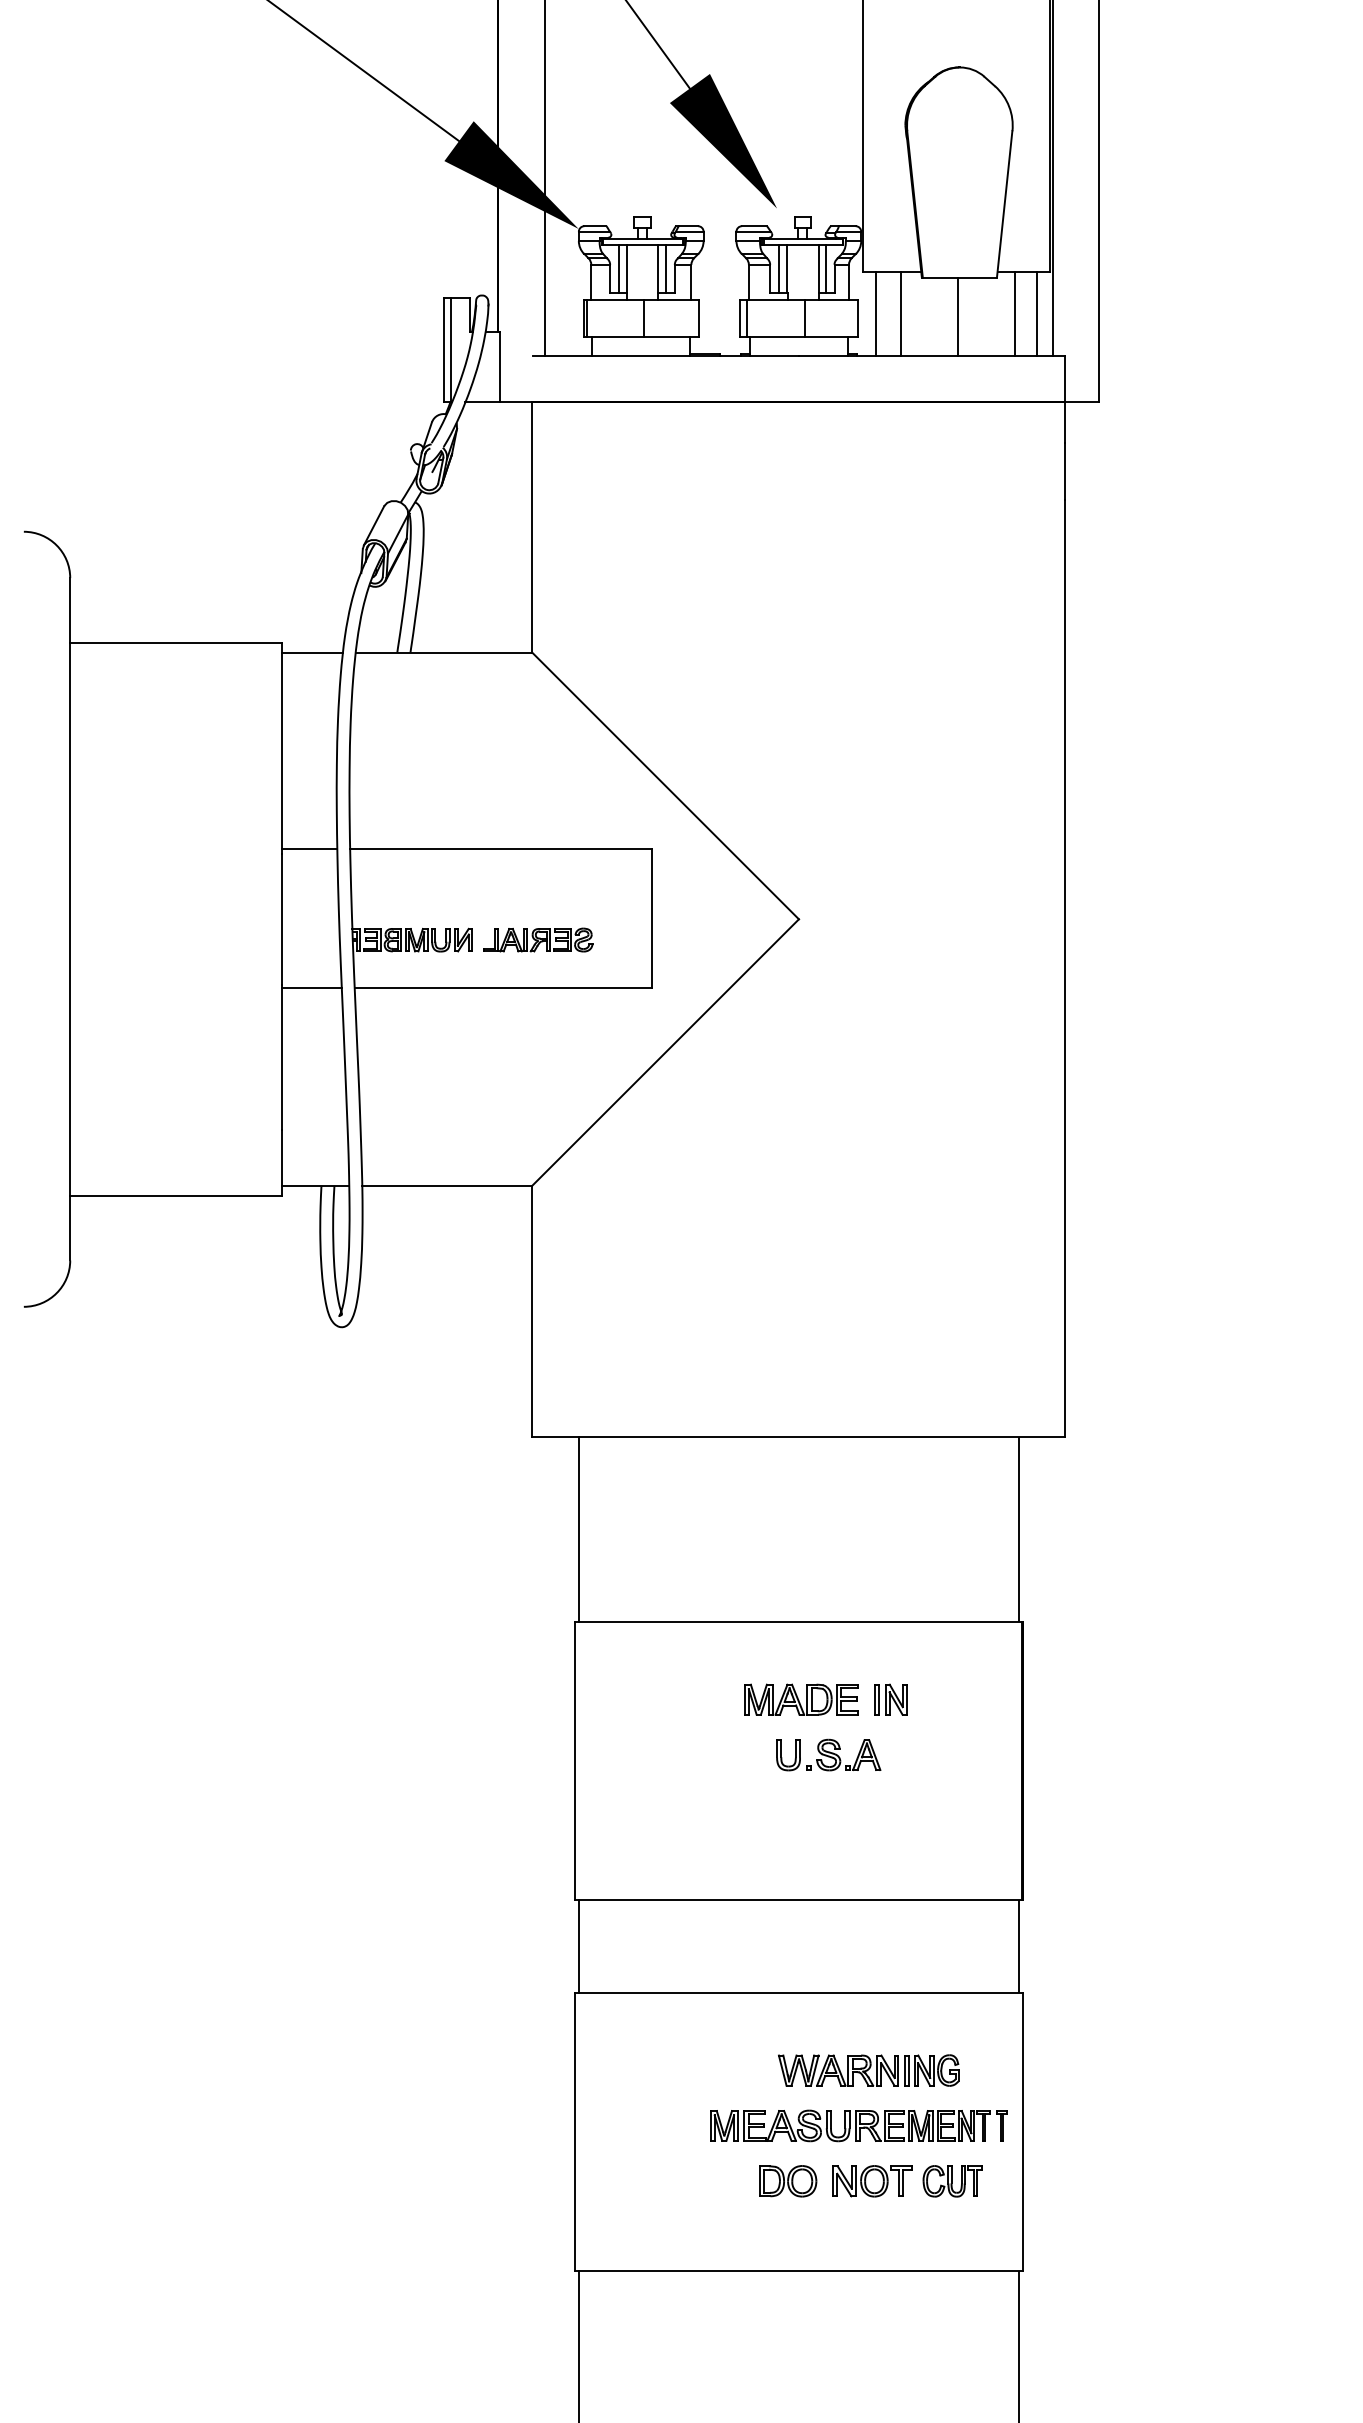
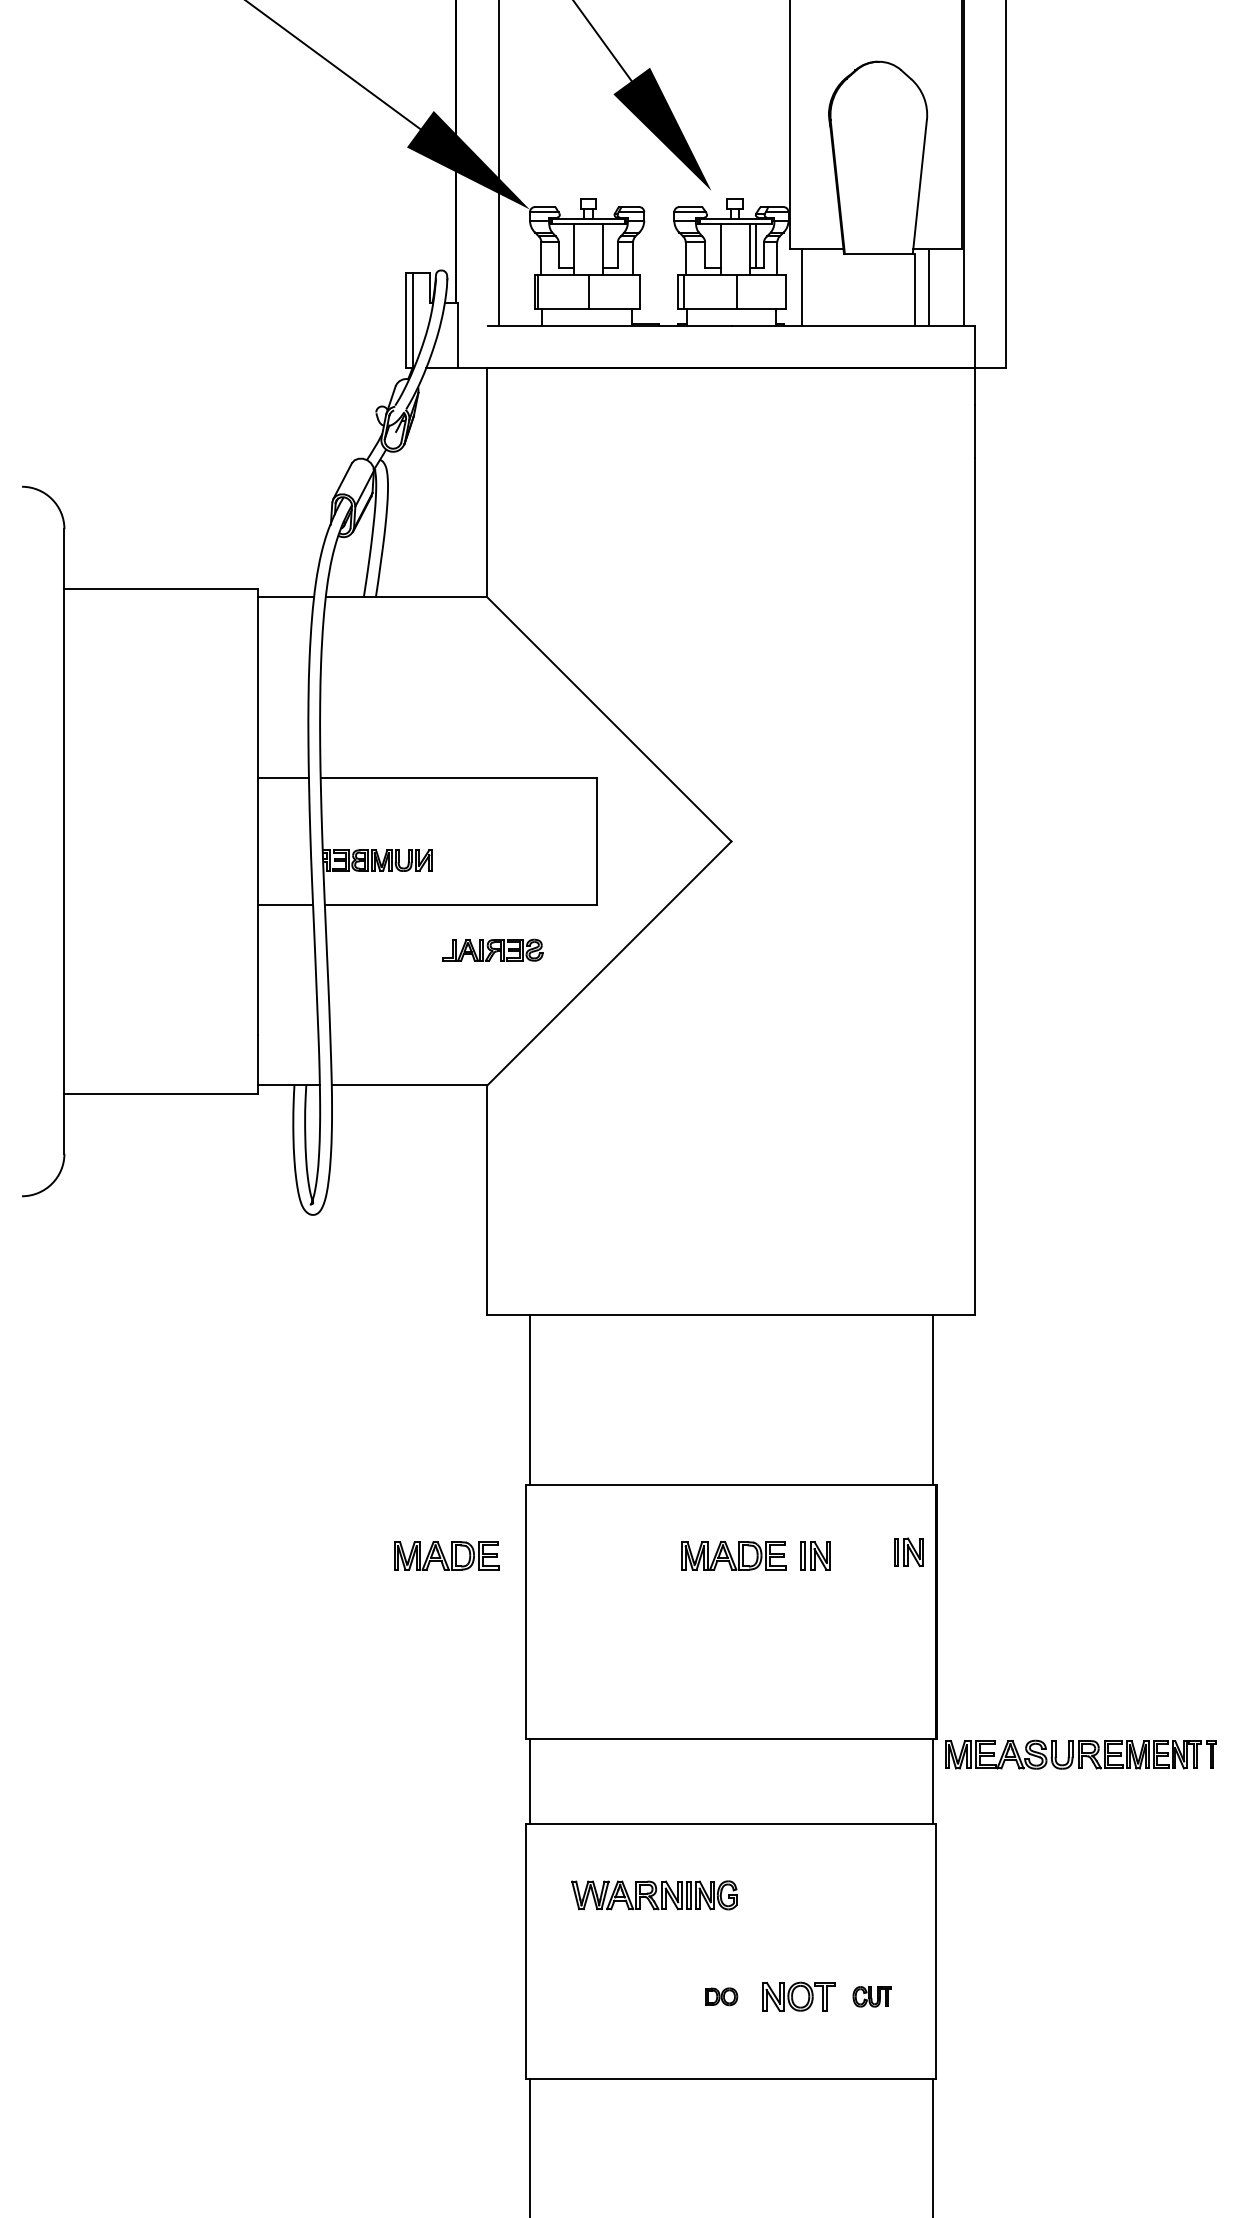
line: (619, 268) -> (567, 245), removed
line: (665, 268) -> (609, 245), removed
line: (779, 268) -> (713, 245), removed
line: (900, 313) -> (824, 286), removed
line: (1037, 313) -> (949, 286), removed
line: (958, 316) -> (915, 289), moved
part: (538, 939) -> (493, 949), moved
part: (992, 1695) -> (908, 1552), added
part: (487, 1699) -> (446, 1555), added
part: (828, 1754) -> (758, 1606), removed
part: (868, 2070) -> (654, 1895), moved
part: (858, 2125) -> (1080, 1754), moved
part: (788, 2181) -> (721, 1996), size x0.6
part: (952, 2181) -> (872, 1996), size x0.7

